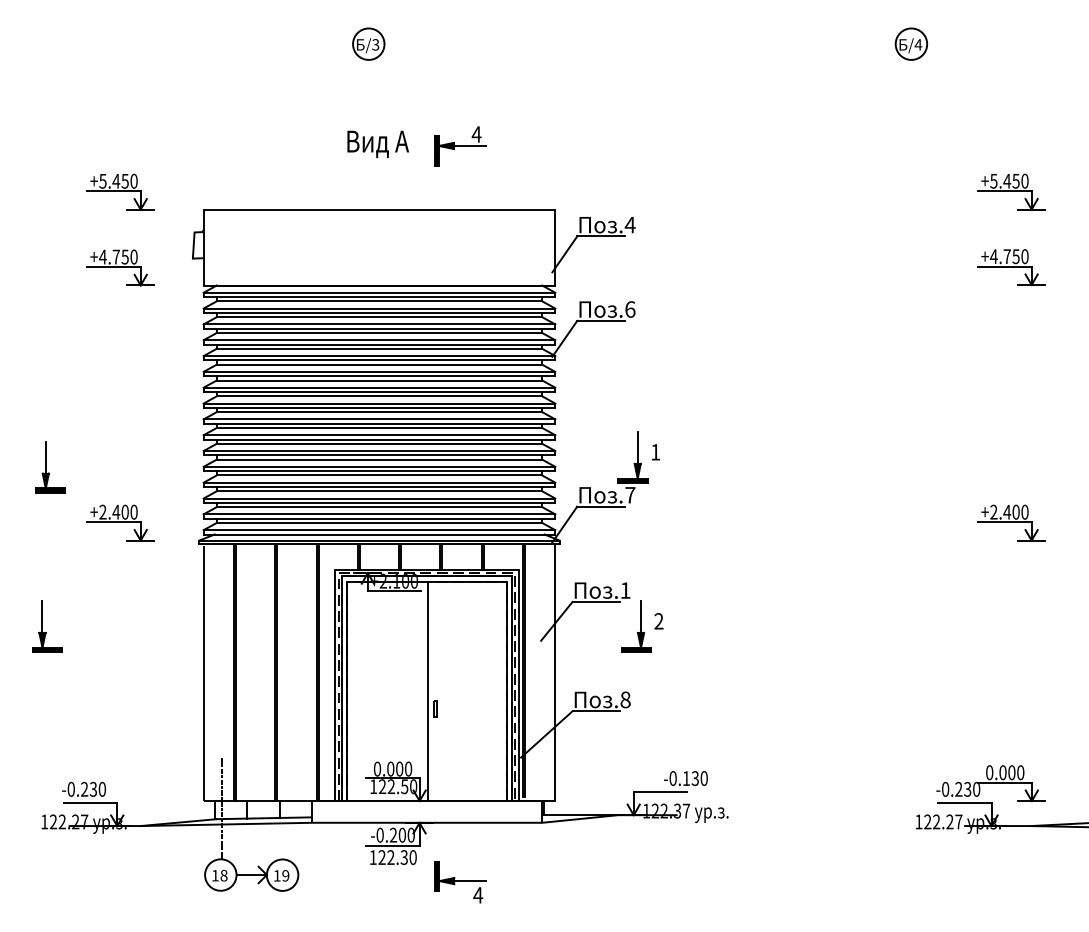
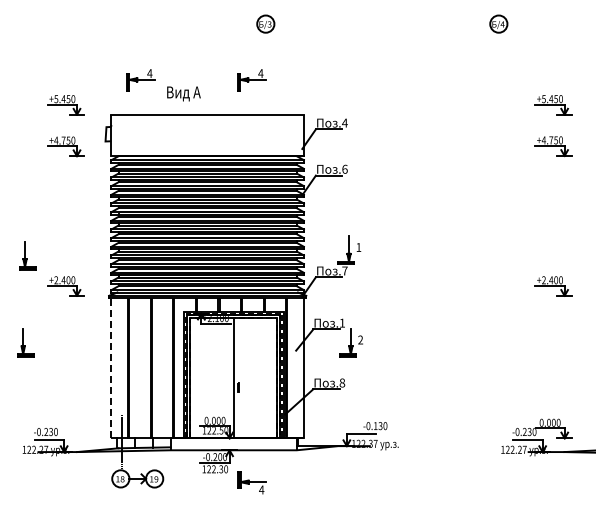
part: (368, 43) -> (265, 23), moved
text: (377, 143) -> (183, 93), moved
part: (256, 147) -> (140, 80), added
line: (203, 673) -> (111, 368), solid -> dashed

